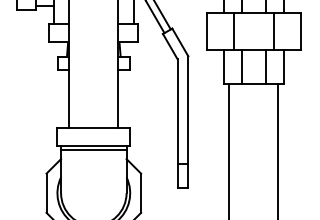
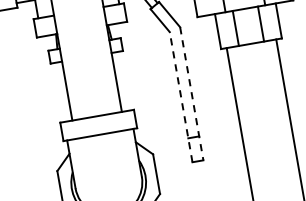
line: (188, 122) -> (192, 94), solid -> dashed
line: (177, 123) -> (181, 97), solid -> dashed
line: (93, 149) -> (100, 138), removed

